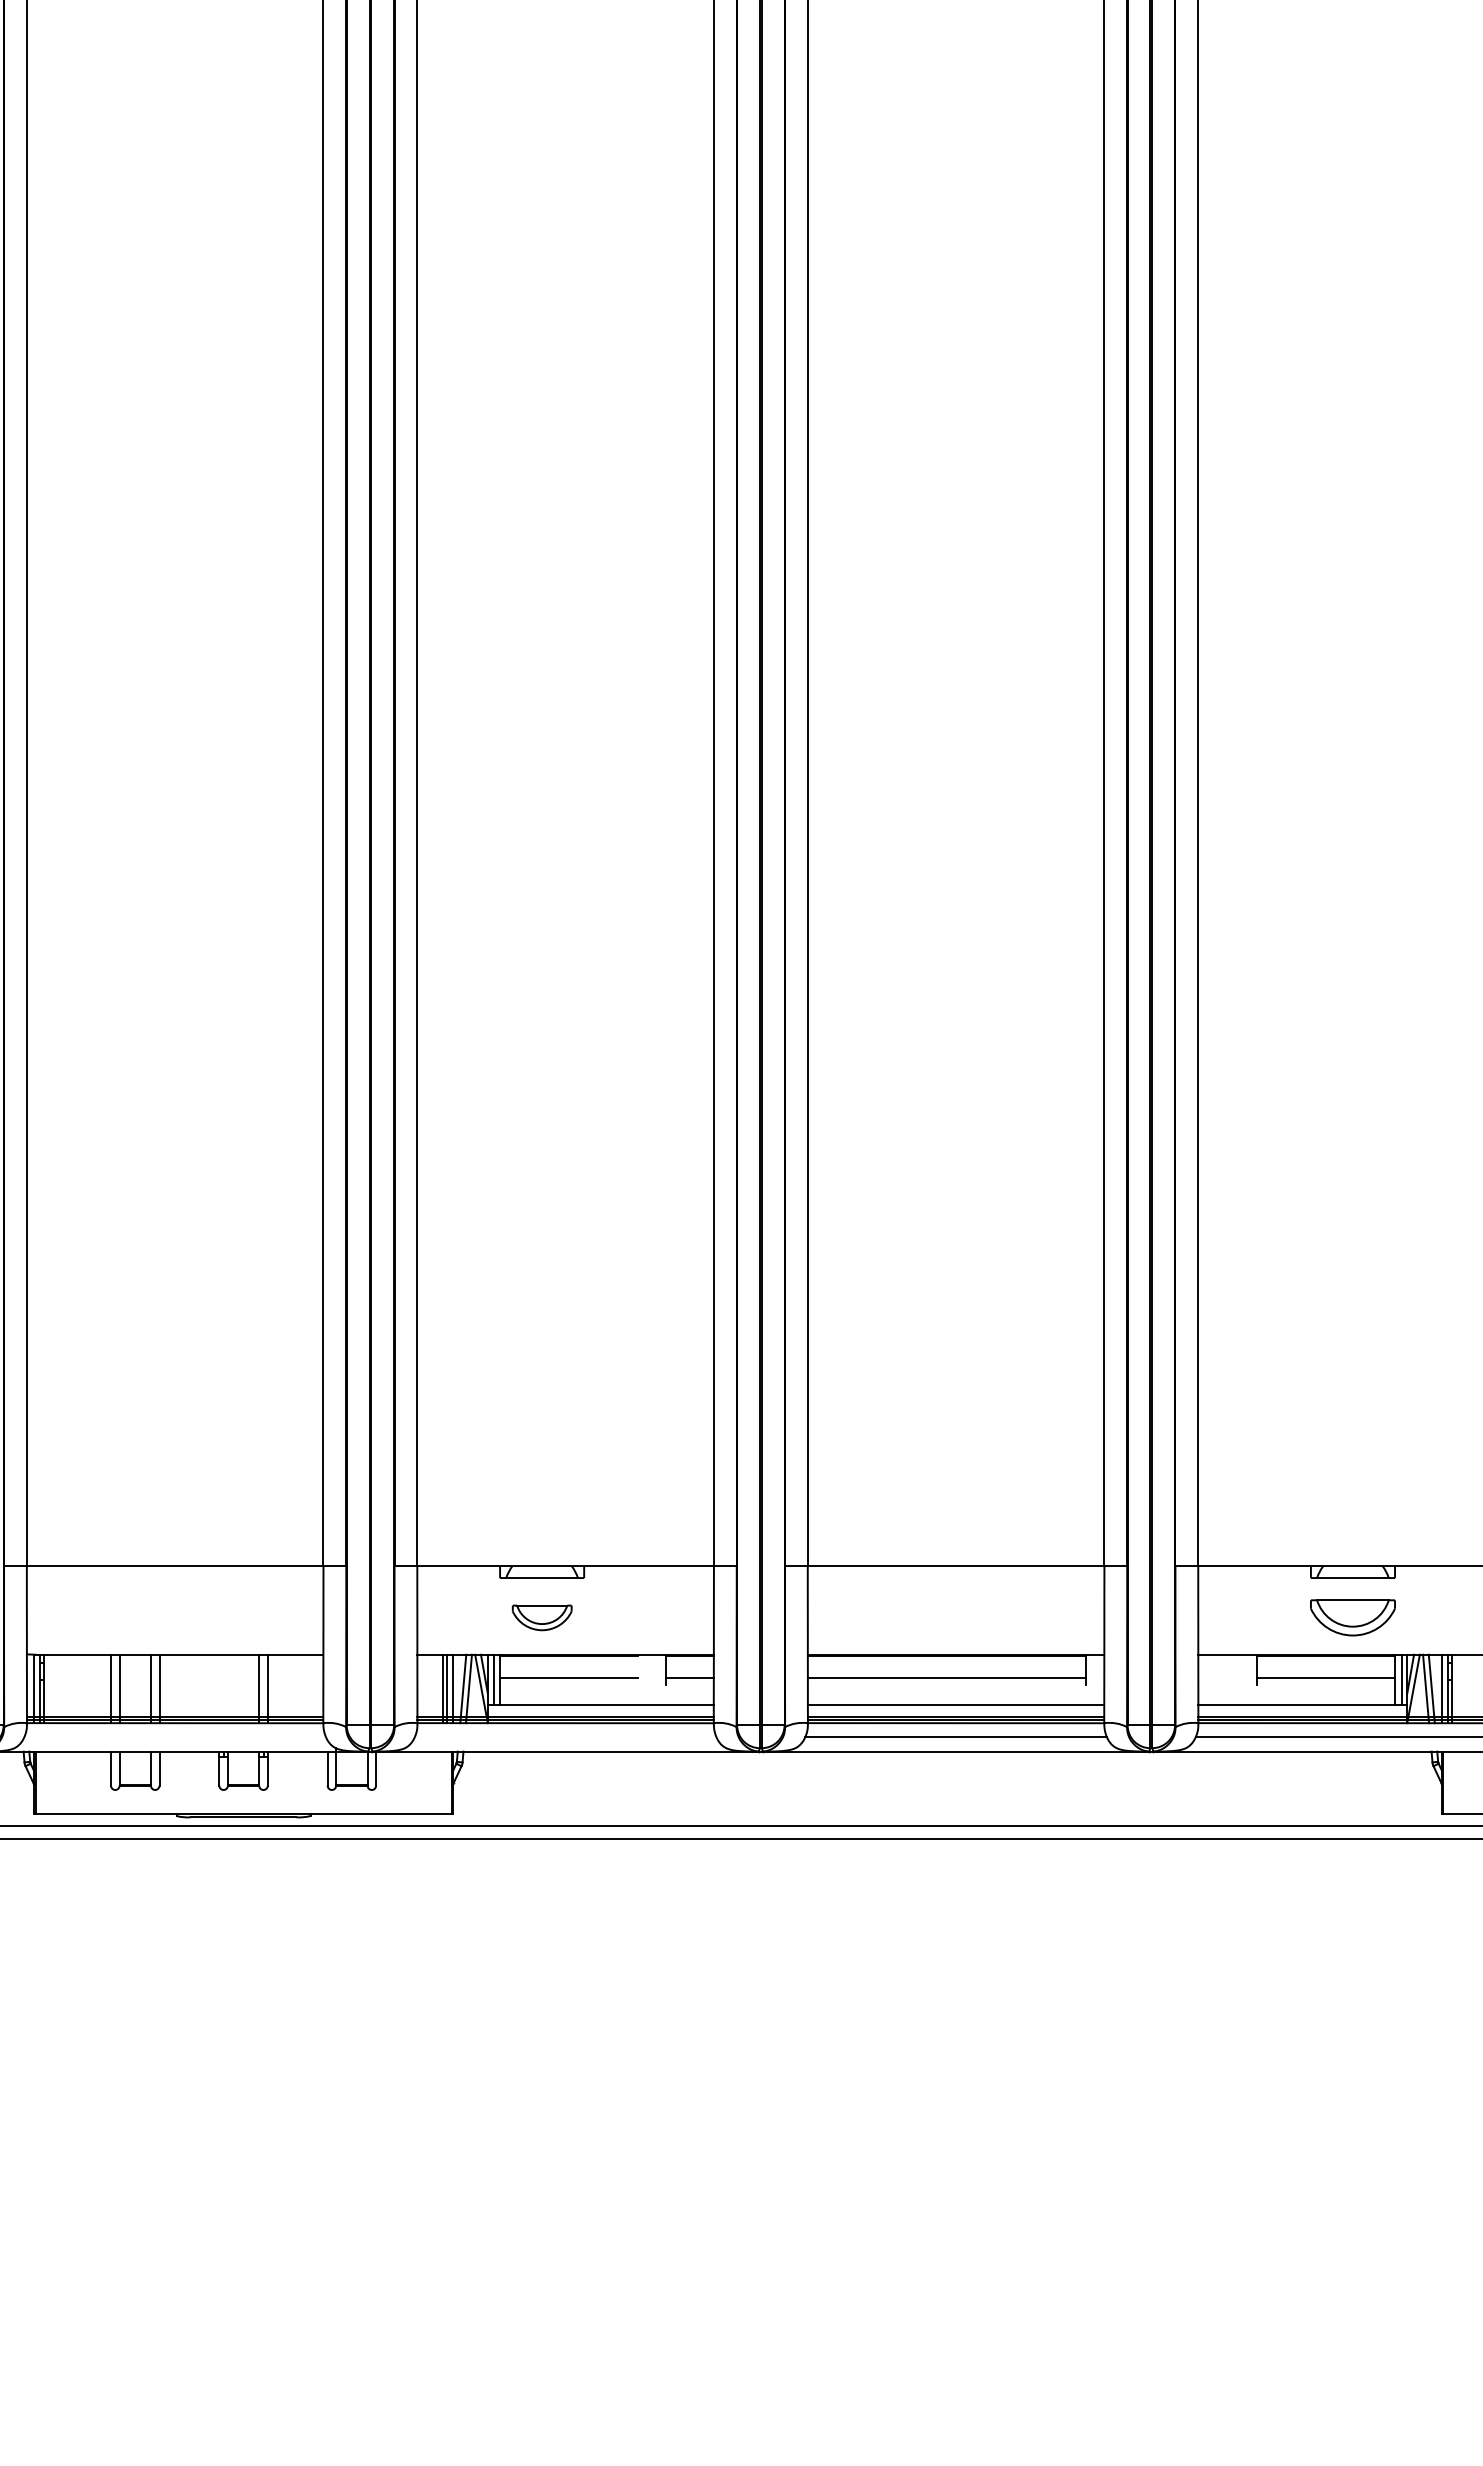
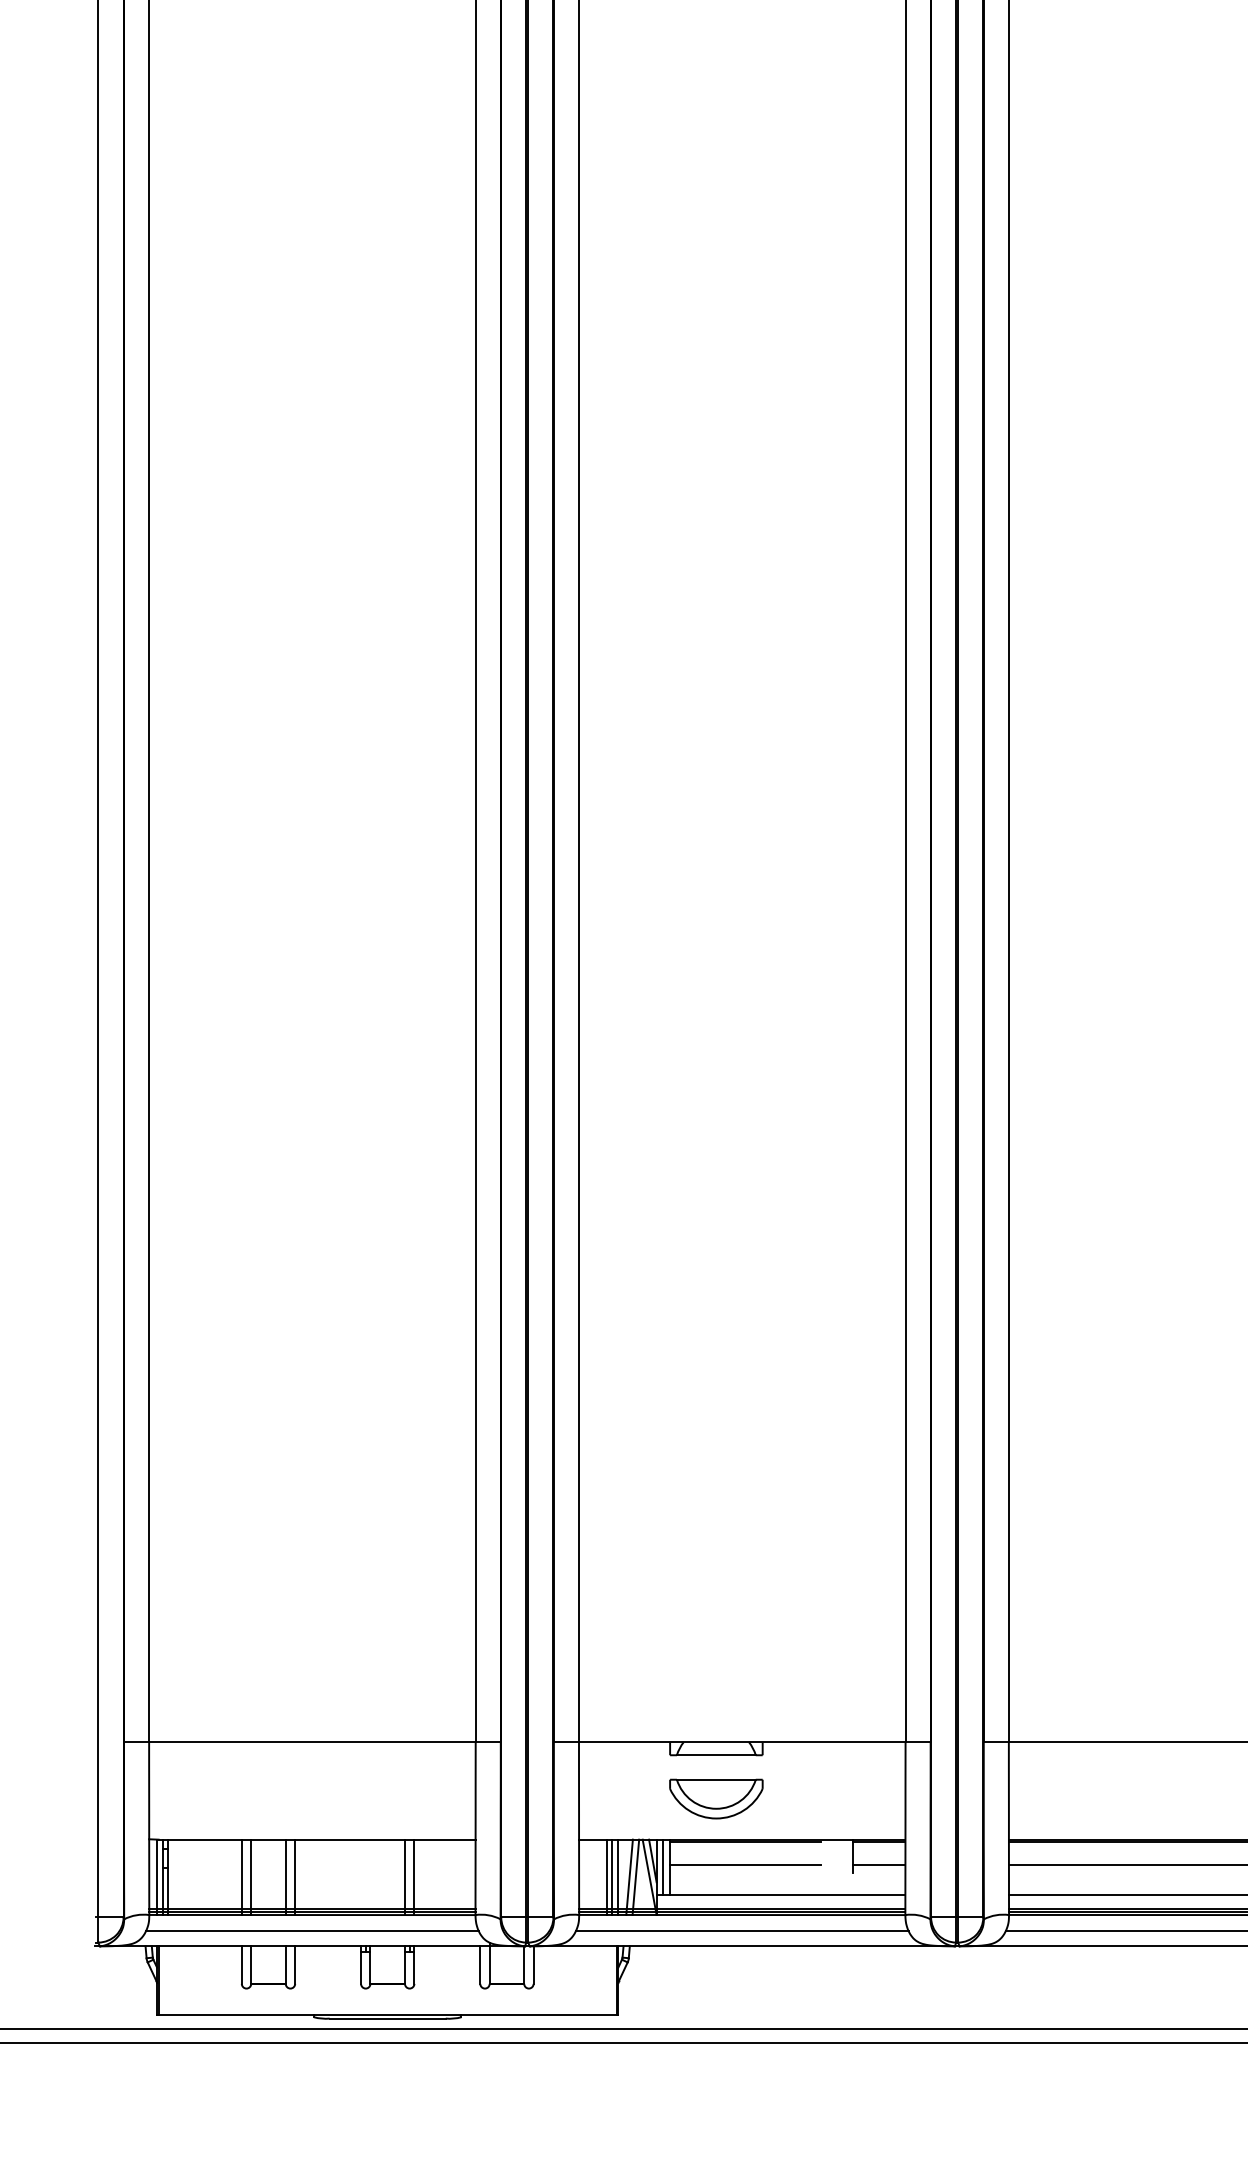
part: (542, 1617) -> (716, 1798), size x1.43
line: (175, 1737) -> (312, 1930), added
line: (565, 1737) -> (742, 1930), added

